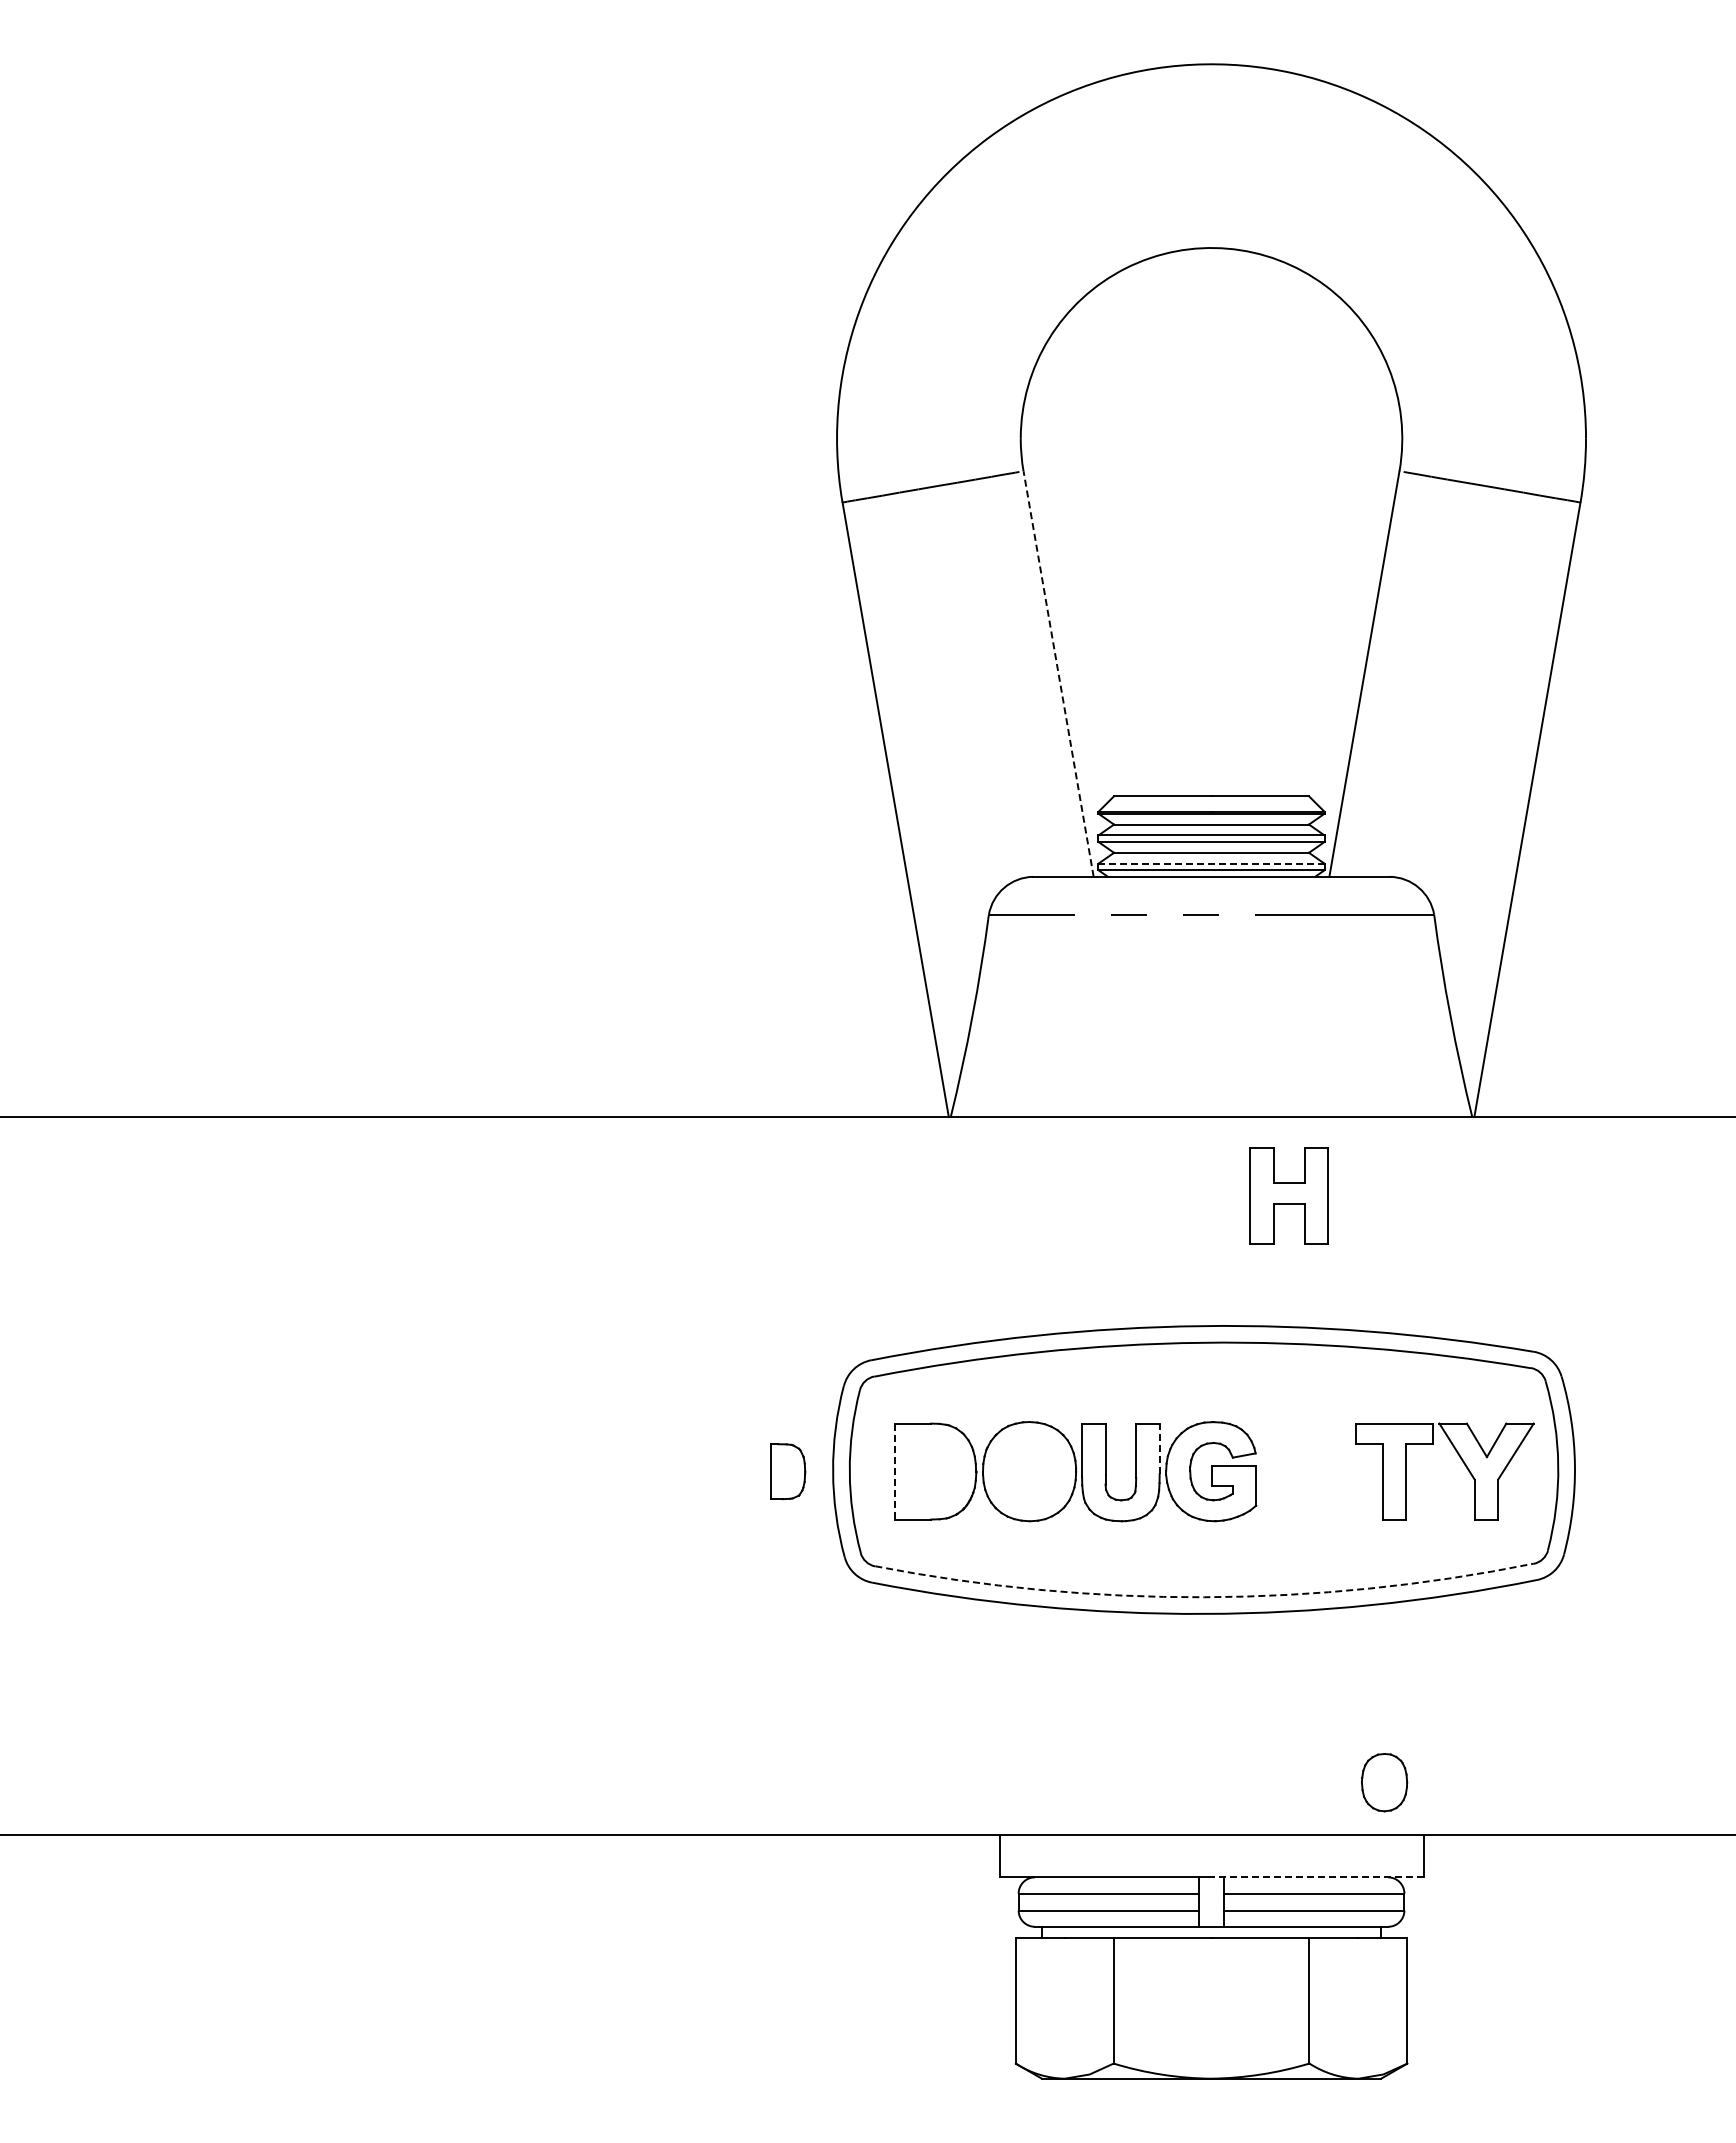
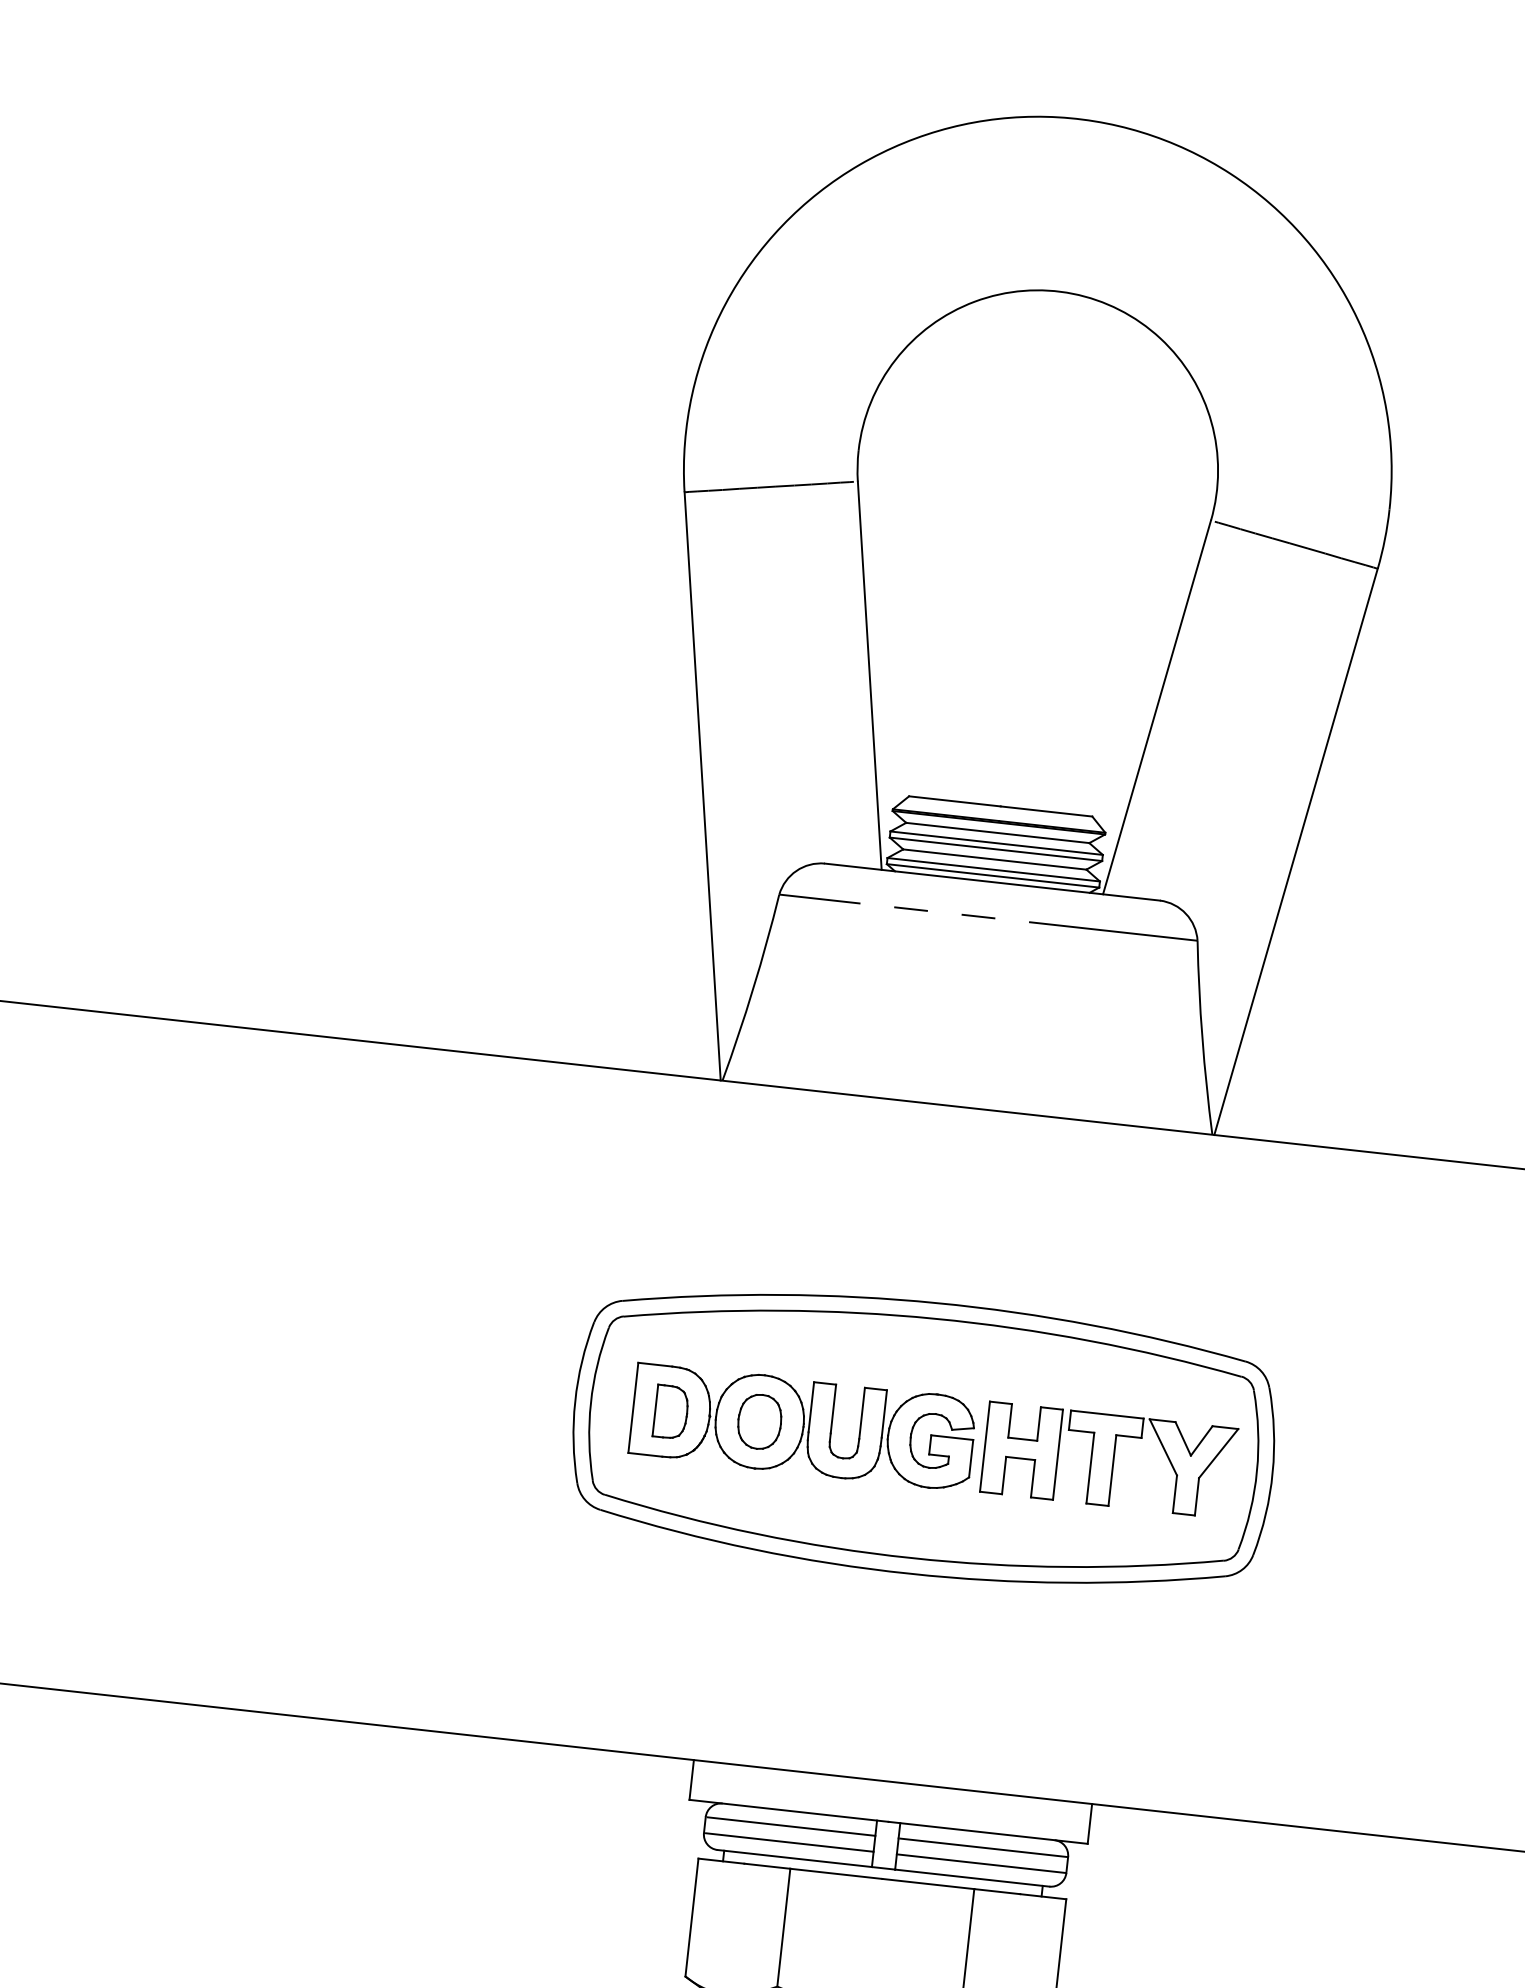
line: (1058, 674) -> (869, 676), dashed -> solid
line: (1211, 863) -> (993, 869), dashed -> solid
part: (1288, 1195) -> (1020, 1450), moved
line: (1159, 1448) -> (884, 1413), dashed -> solid
part: (788, 1471) -> (671, 1412), moved
line: (894, 1471) -> (632, 1407), dashed -> solid
arc: (1204, 1597) -> (911, 1558), dashed -> solid
part: (1384, 1782) -> (759, 1421), moved
line: (1317, 1877) -> (988, 1832), dashed -> solid

